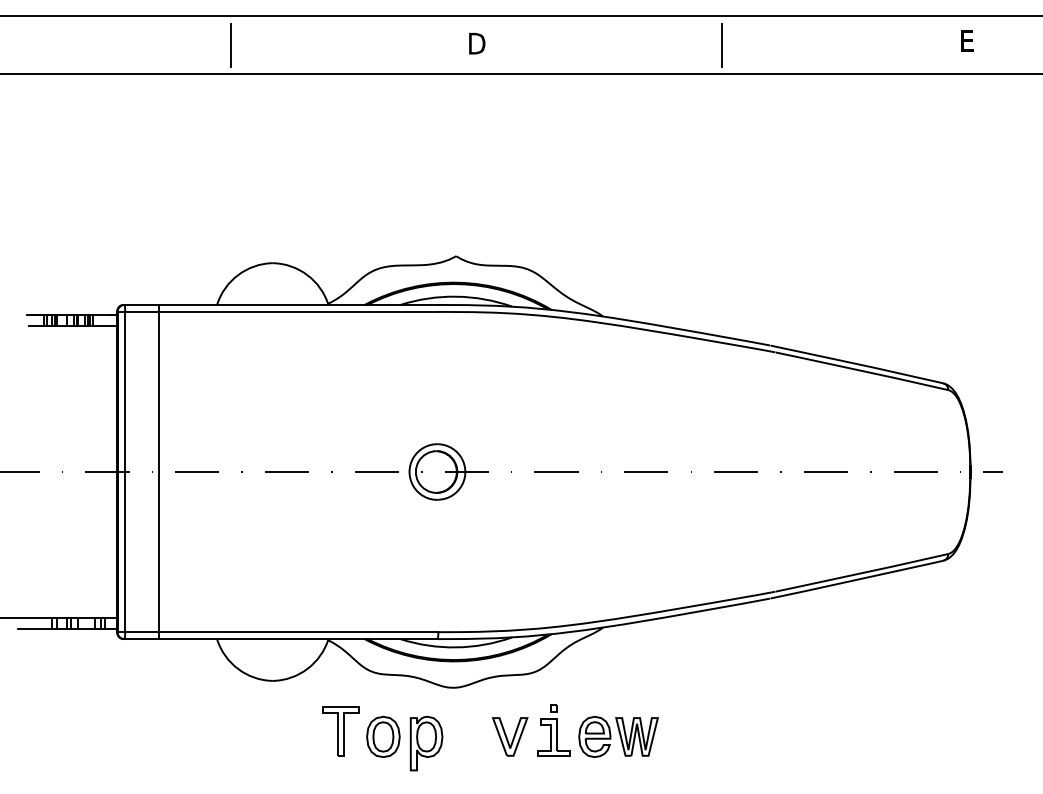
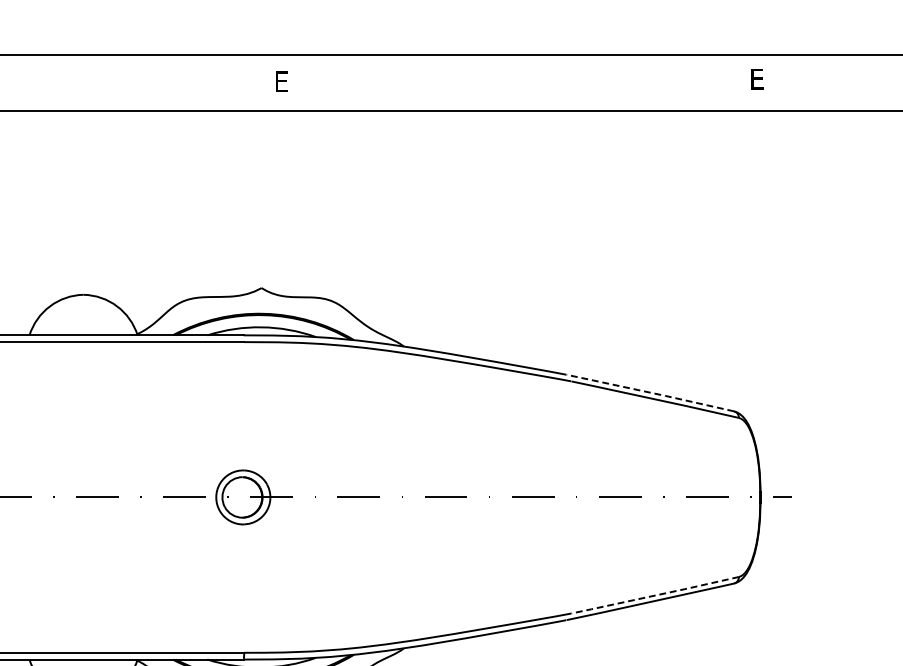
text: (477, 43) -> (282, 81), D -> E
line: (230, 44) -> (42, 82), removed
line: (721, 44) -> (518, 82), removed
line: (856, 364) -> (649, 393), solid -> dashed
line: (861, 573) -> (654, 595), solid -> dashed

